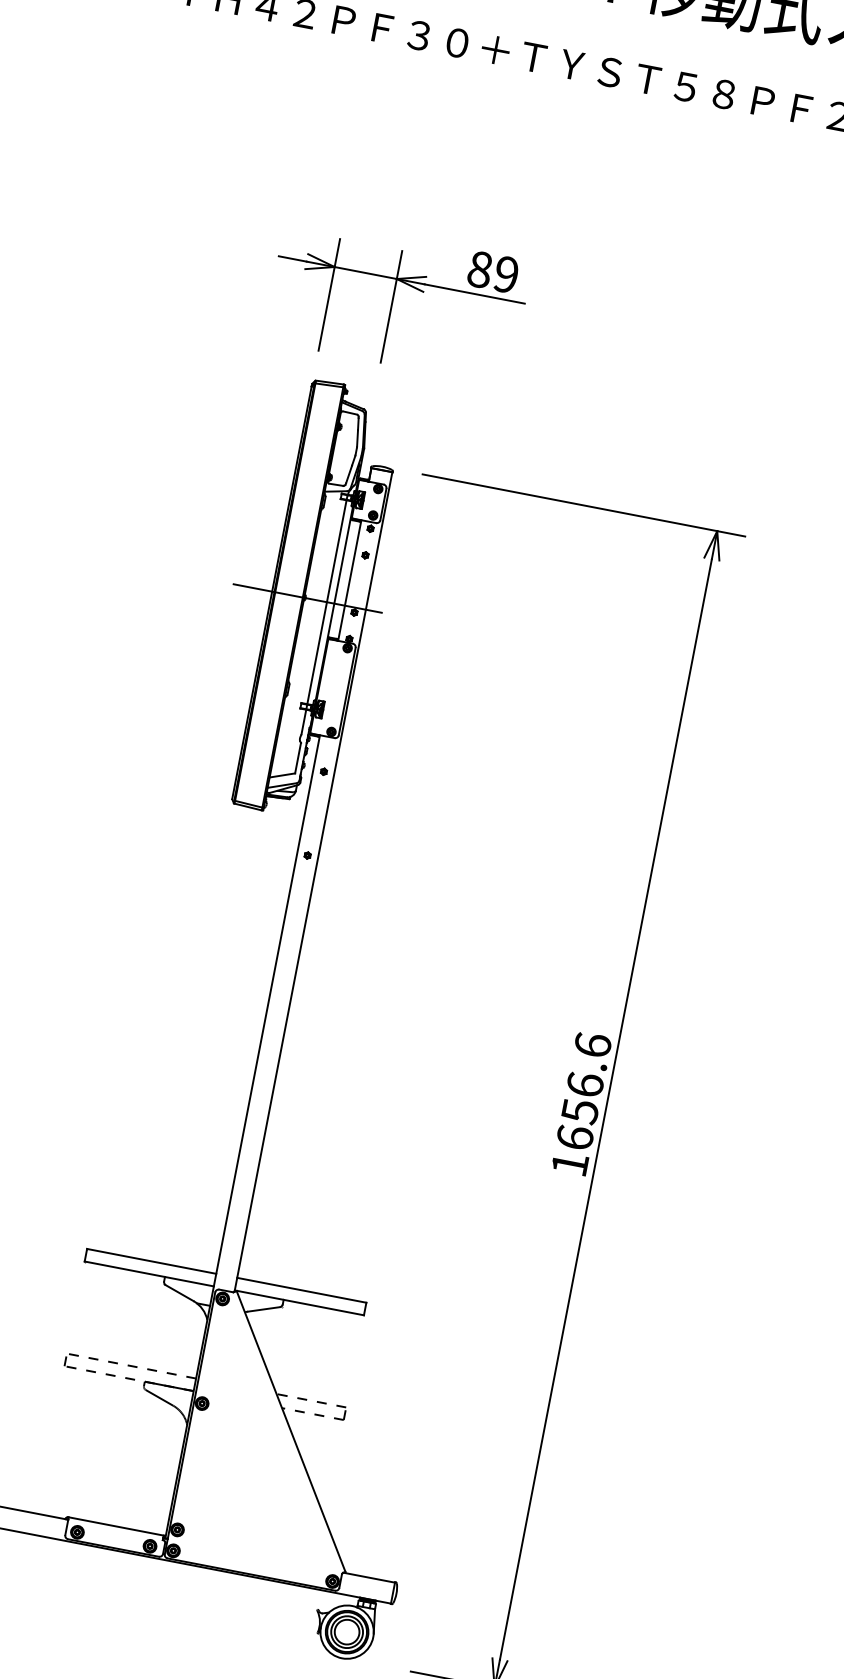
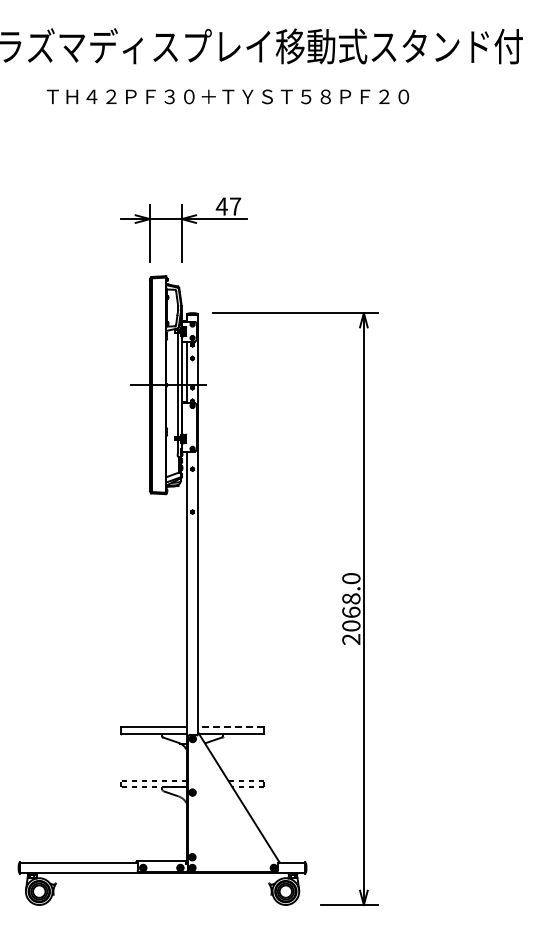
text: (492, 271) -> (228, 206), 89 -> 47
text: (581, 1105) -> (351, 609), 1656.6 -> 2068.0
line: (300, 1290) -> (230, 727), solid -> dashed

